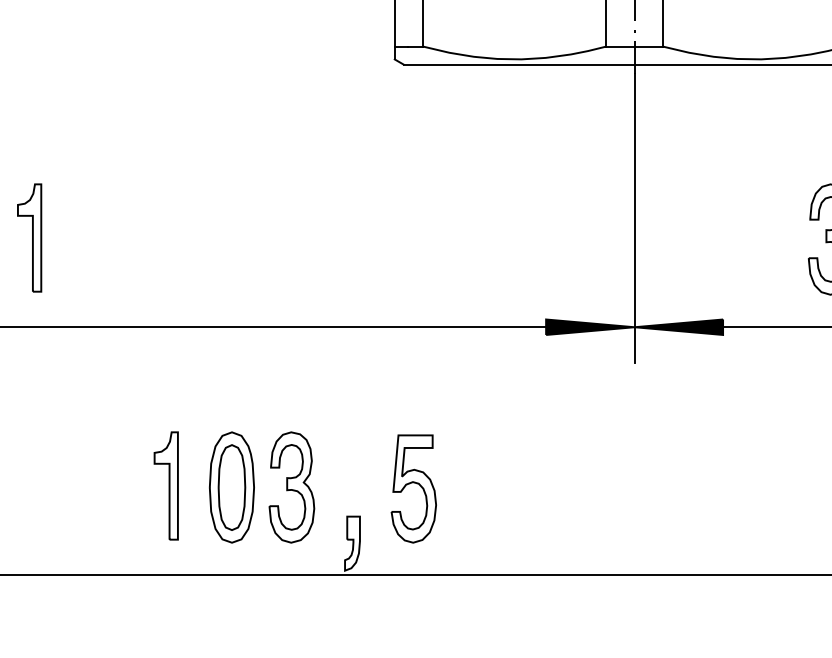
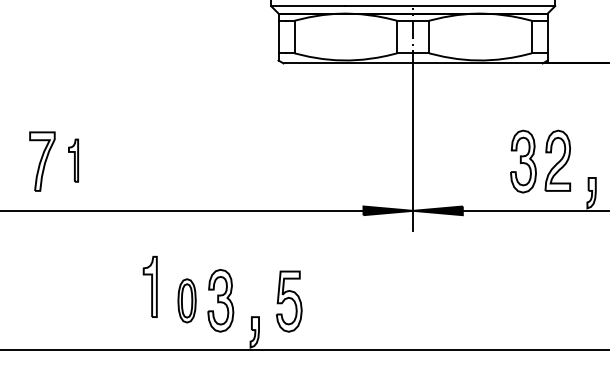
part: (29, 237) -> (73, 160), size x0.7
part: (164, 485) -> (149, 286), moved
part: (230, 486) -> (186, 300), size x0.7

